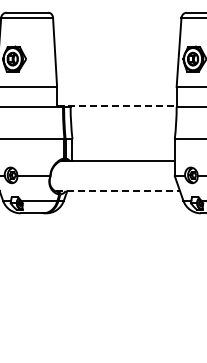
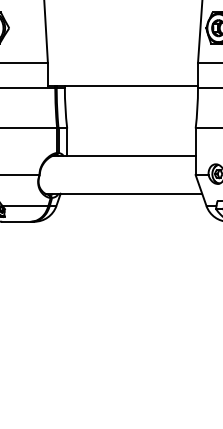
line: (116, 105) -> (122, 86), dashed -> solid
line: (118, 191) -> (124, 194), dashed -> solid

